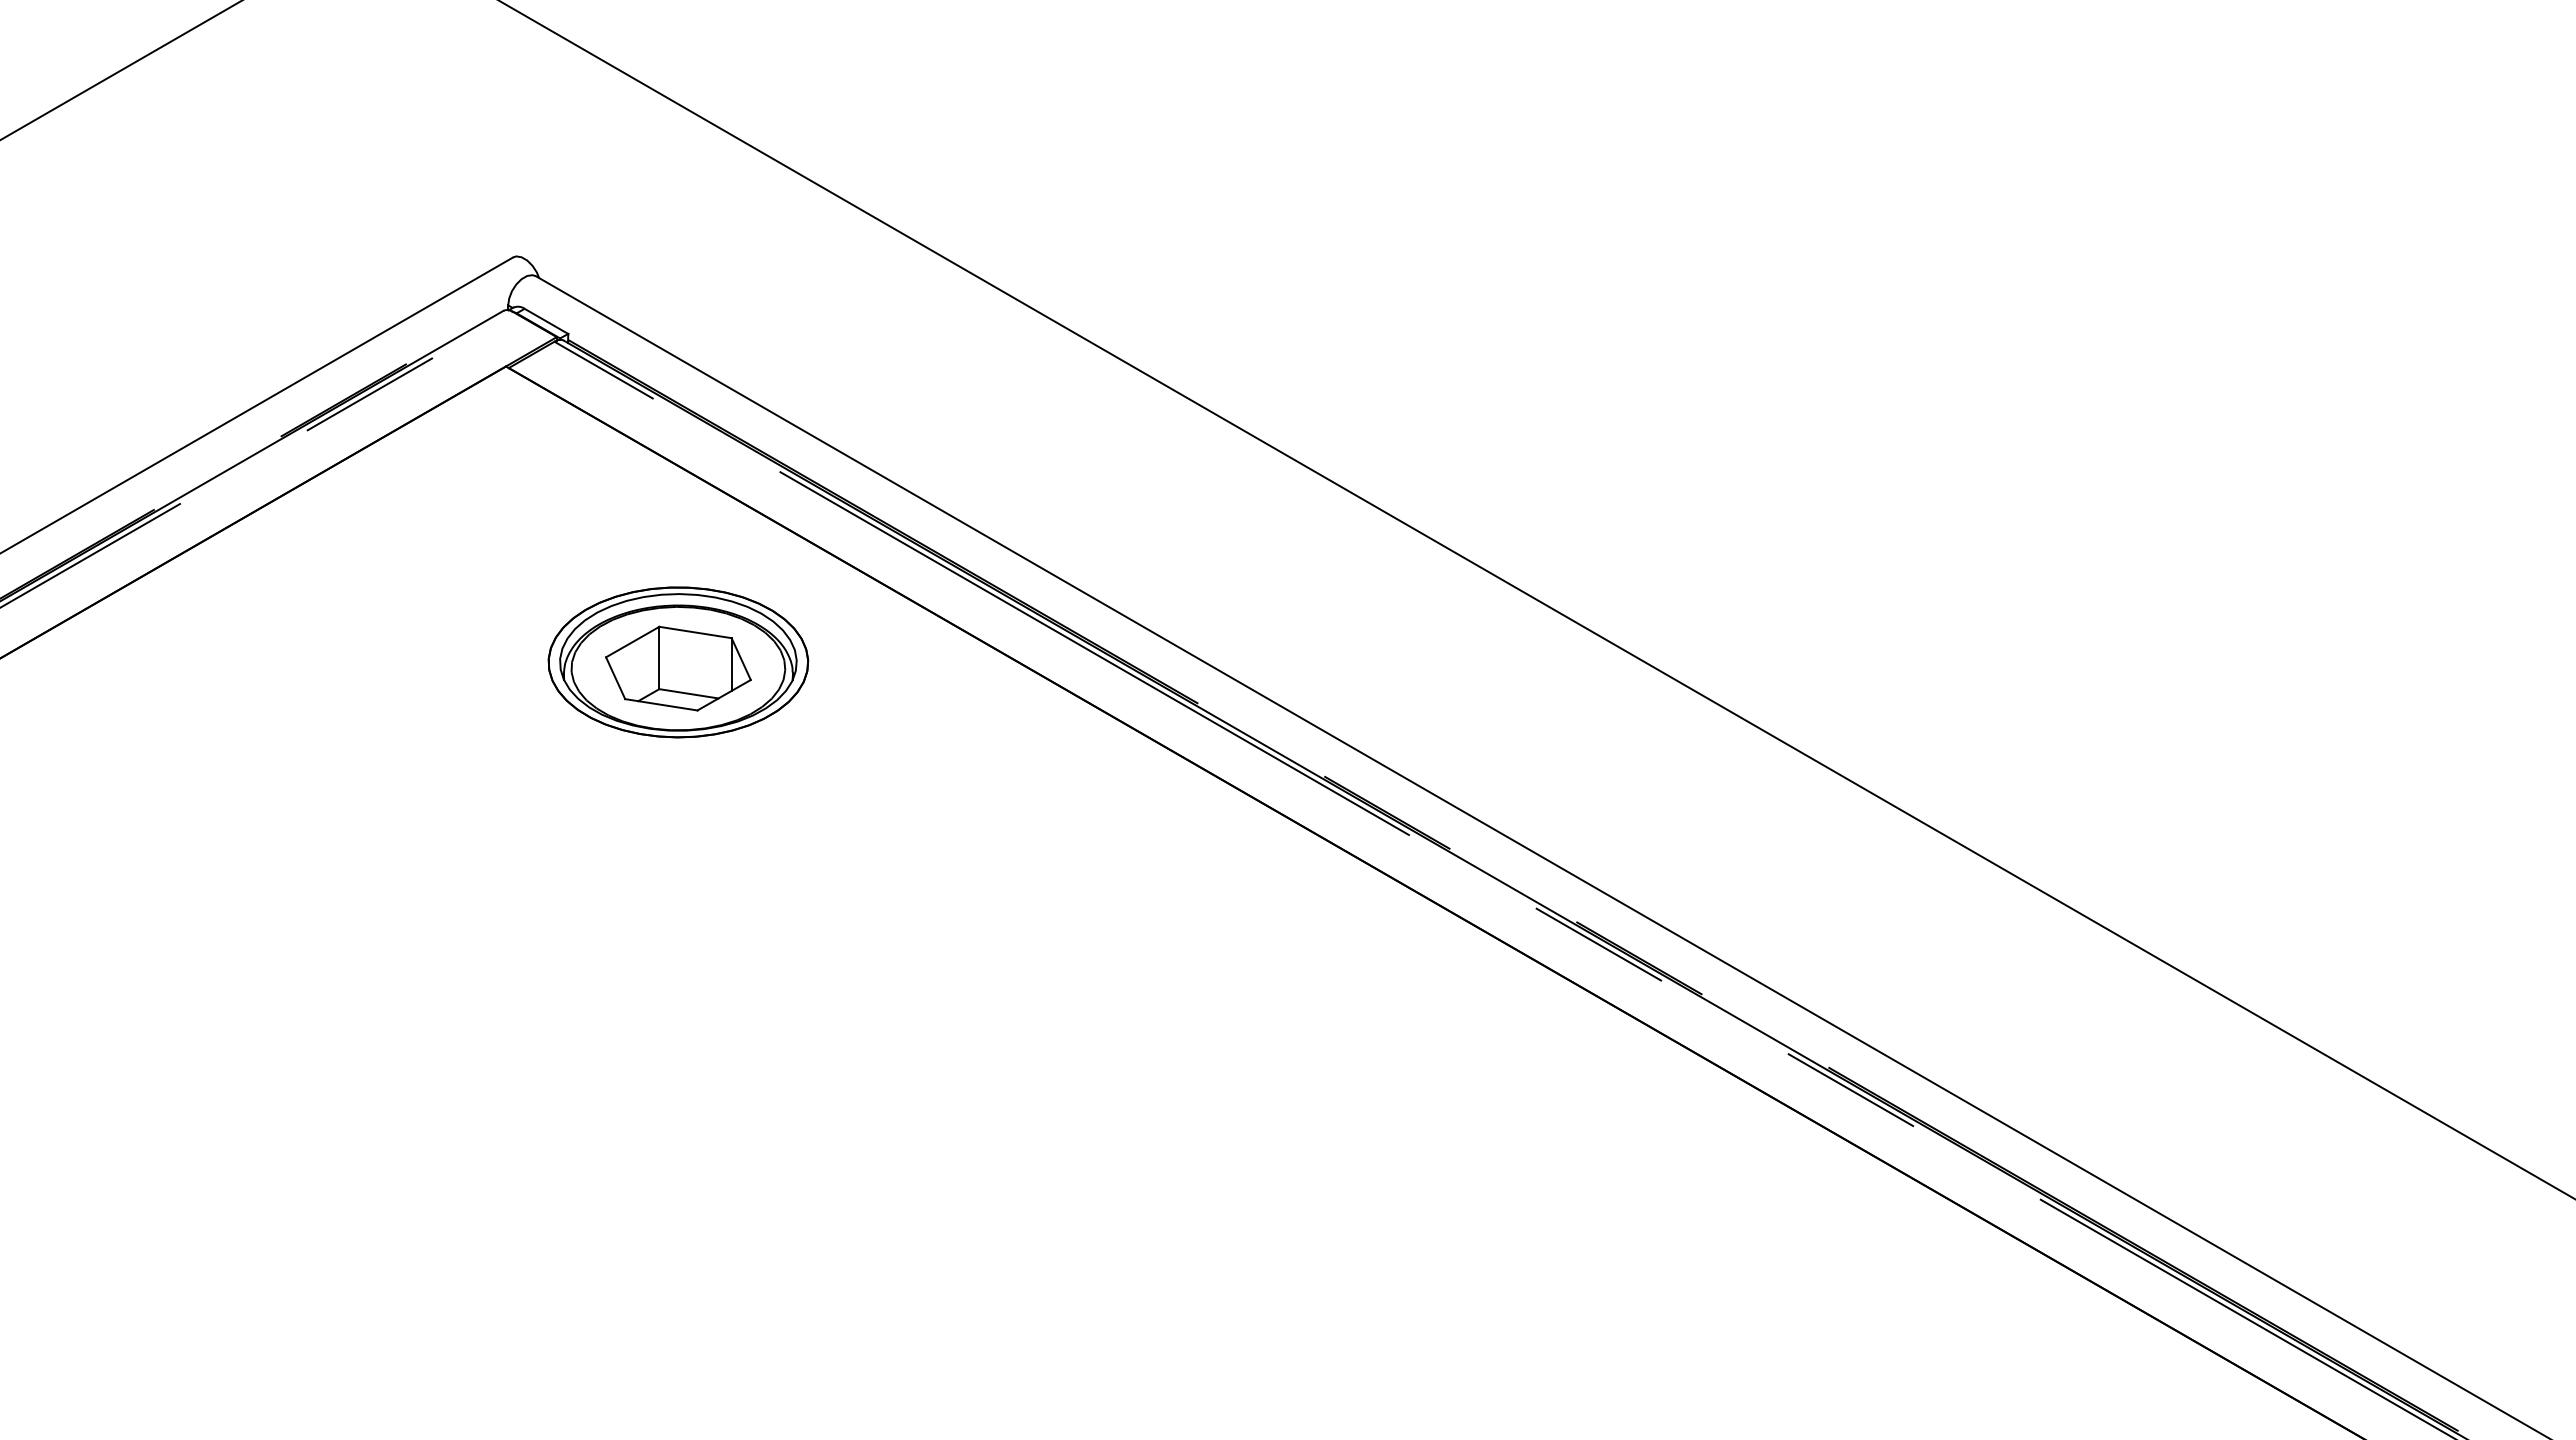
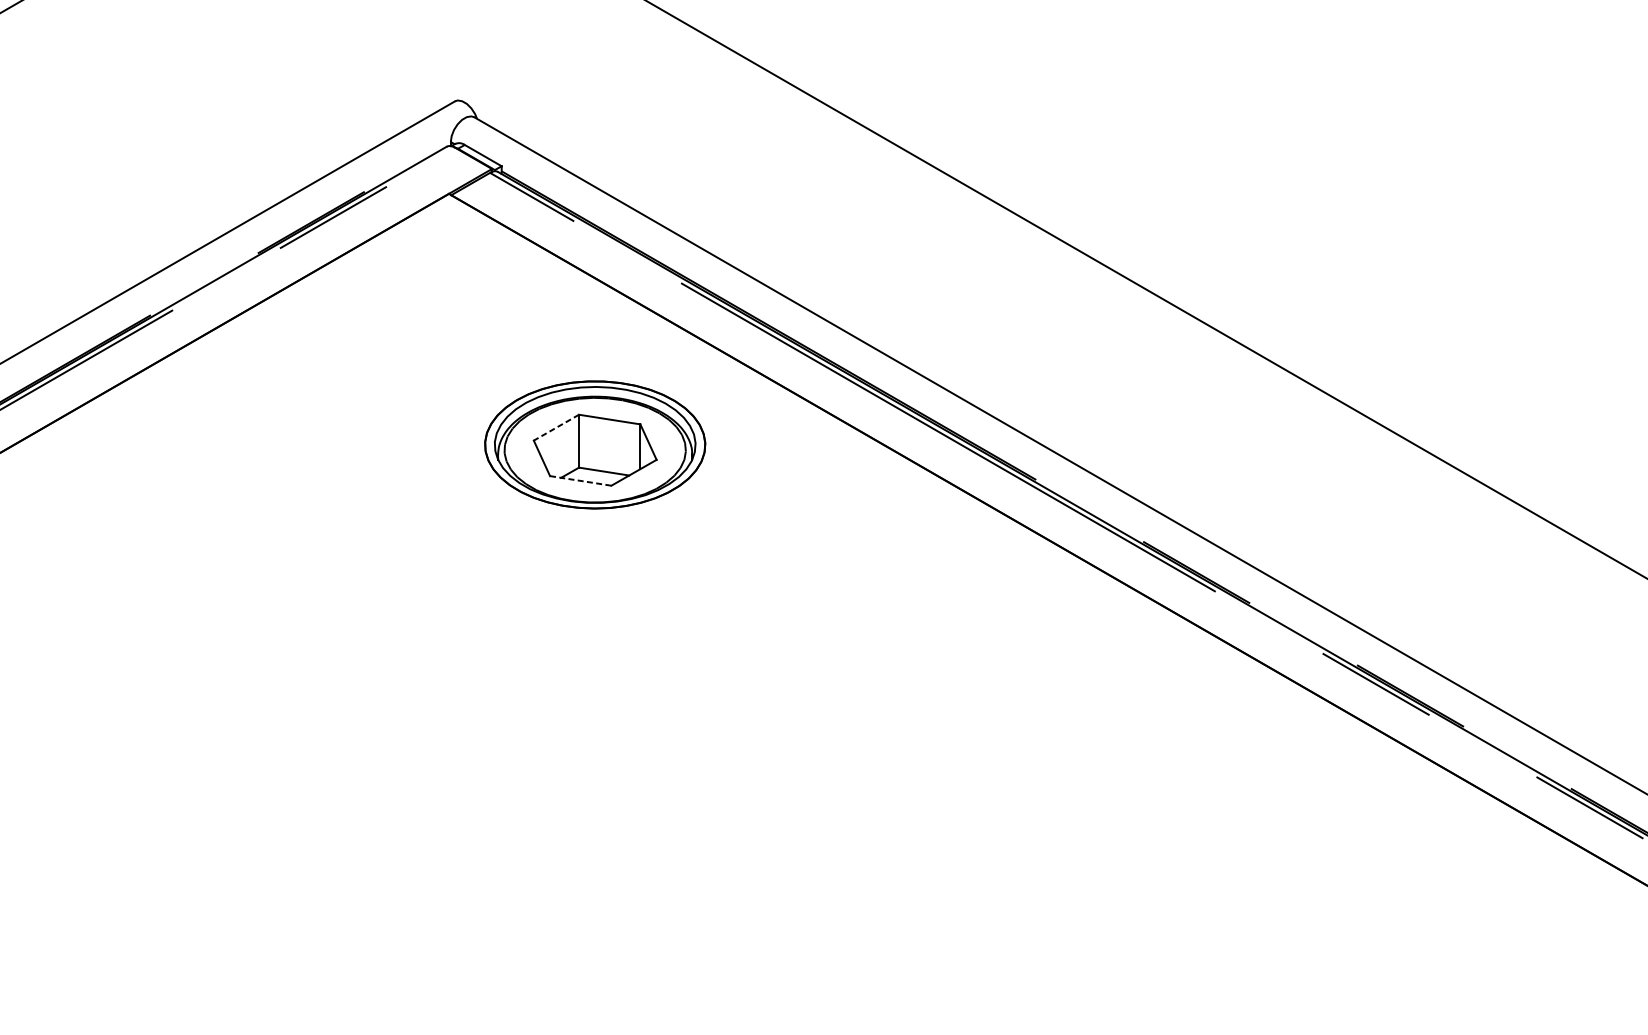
line: (632, 642) -> (556, 428), solid -> dashed
line: (661, 704) -> (580, 480), solid -> dashed

